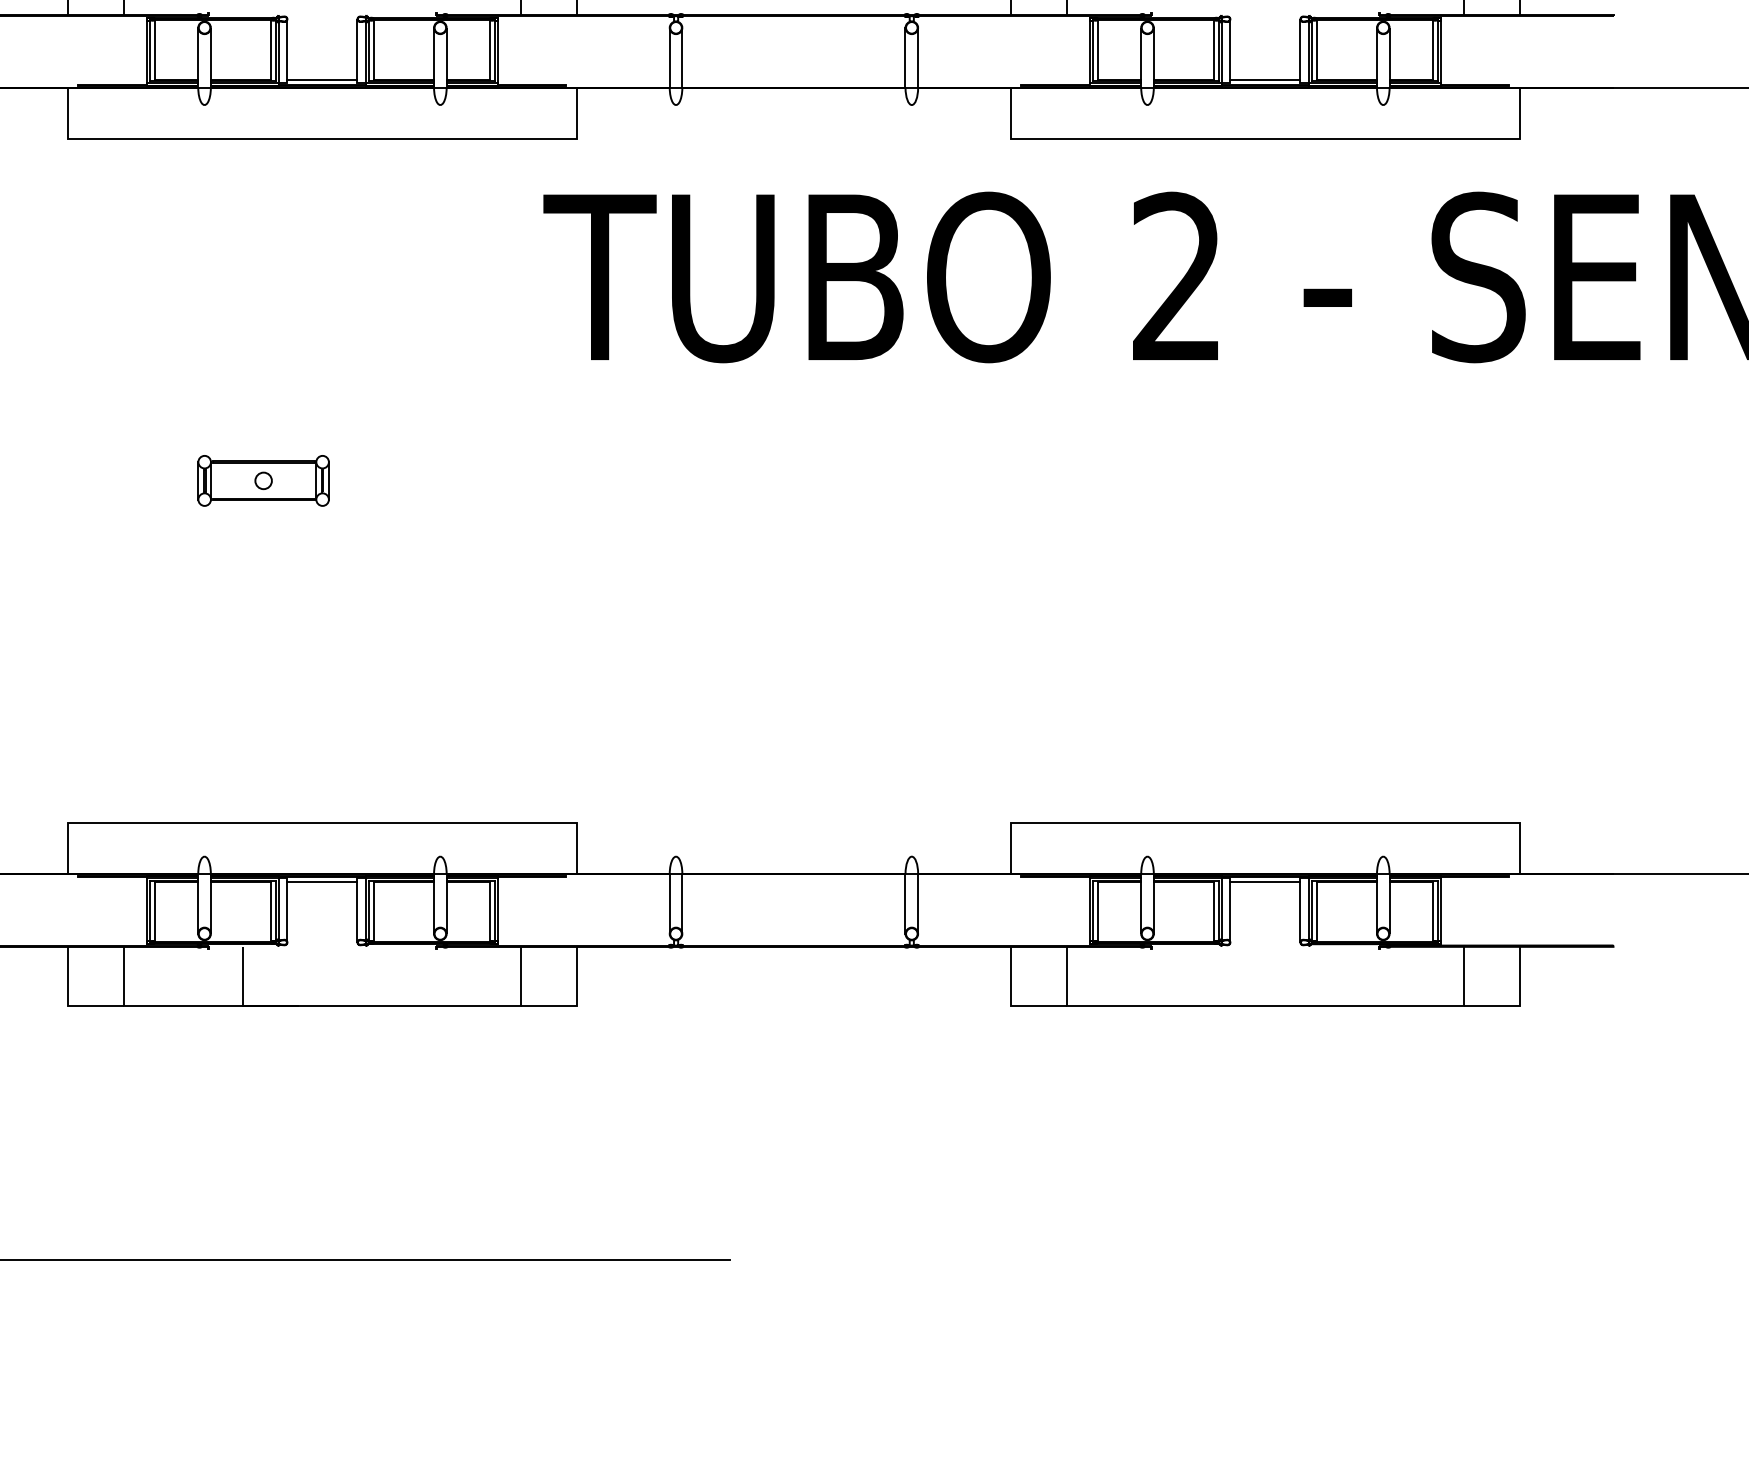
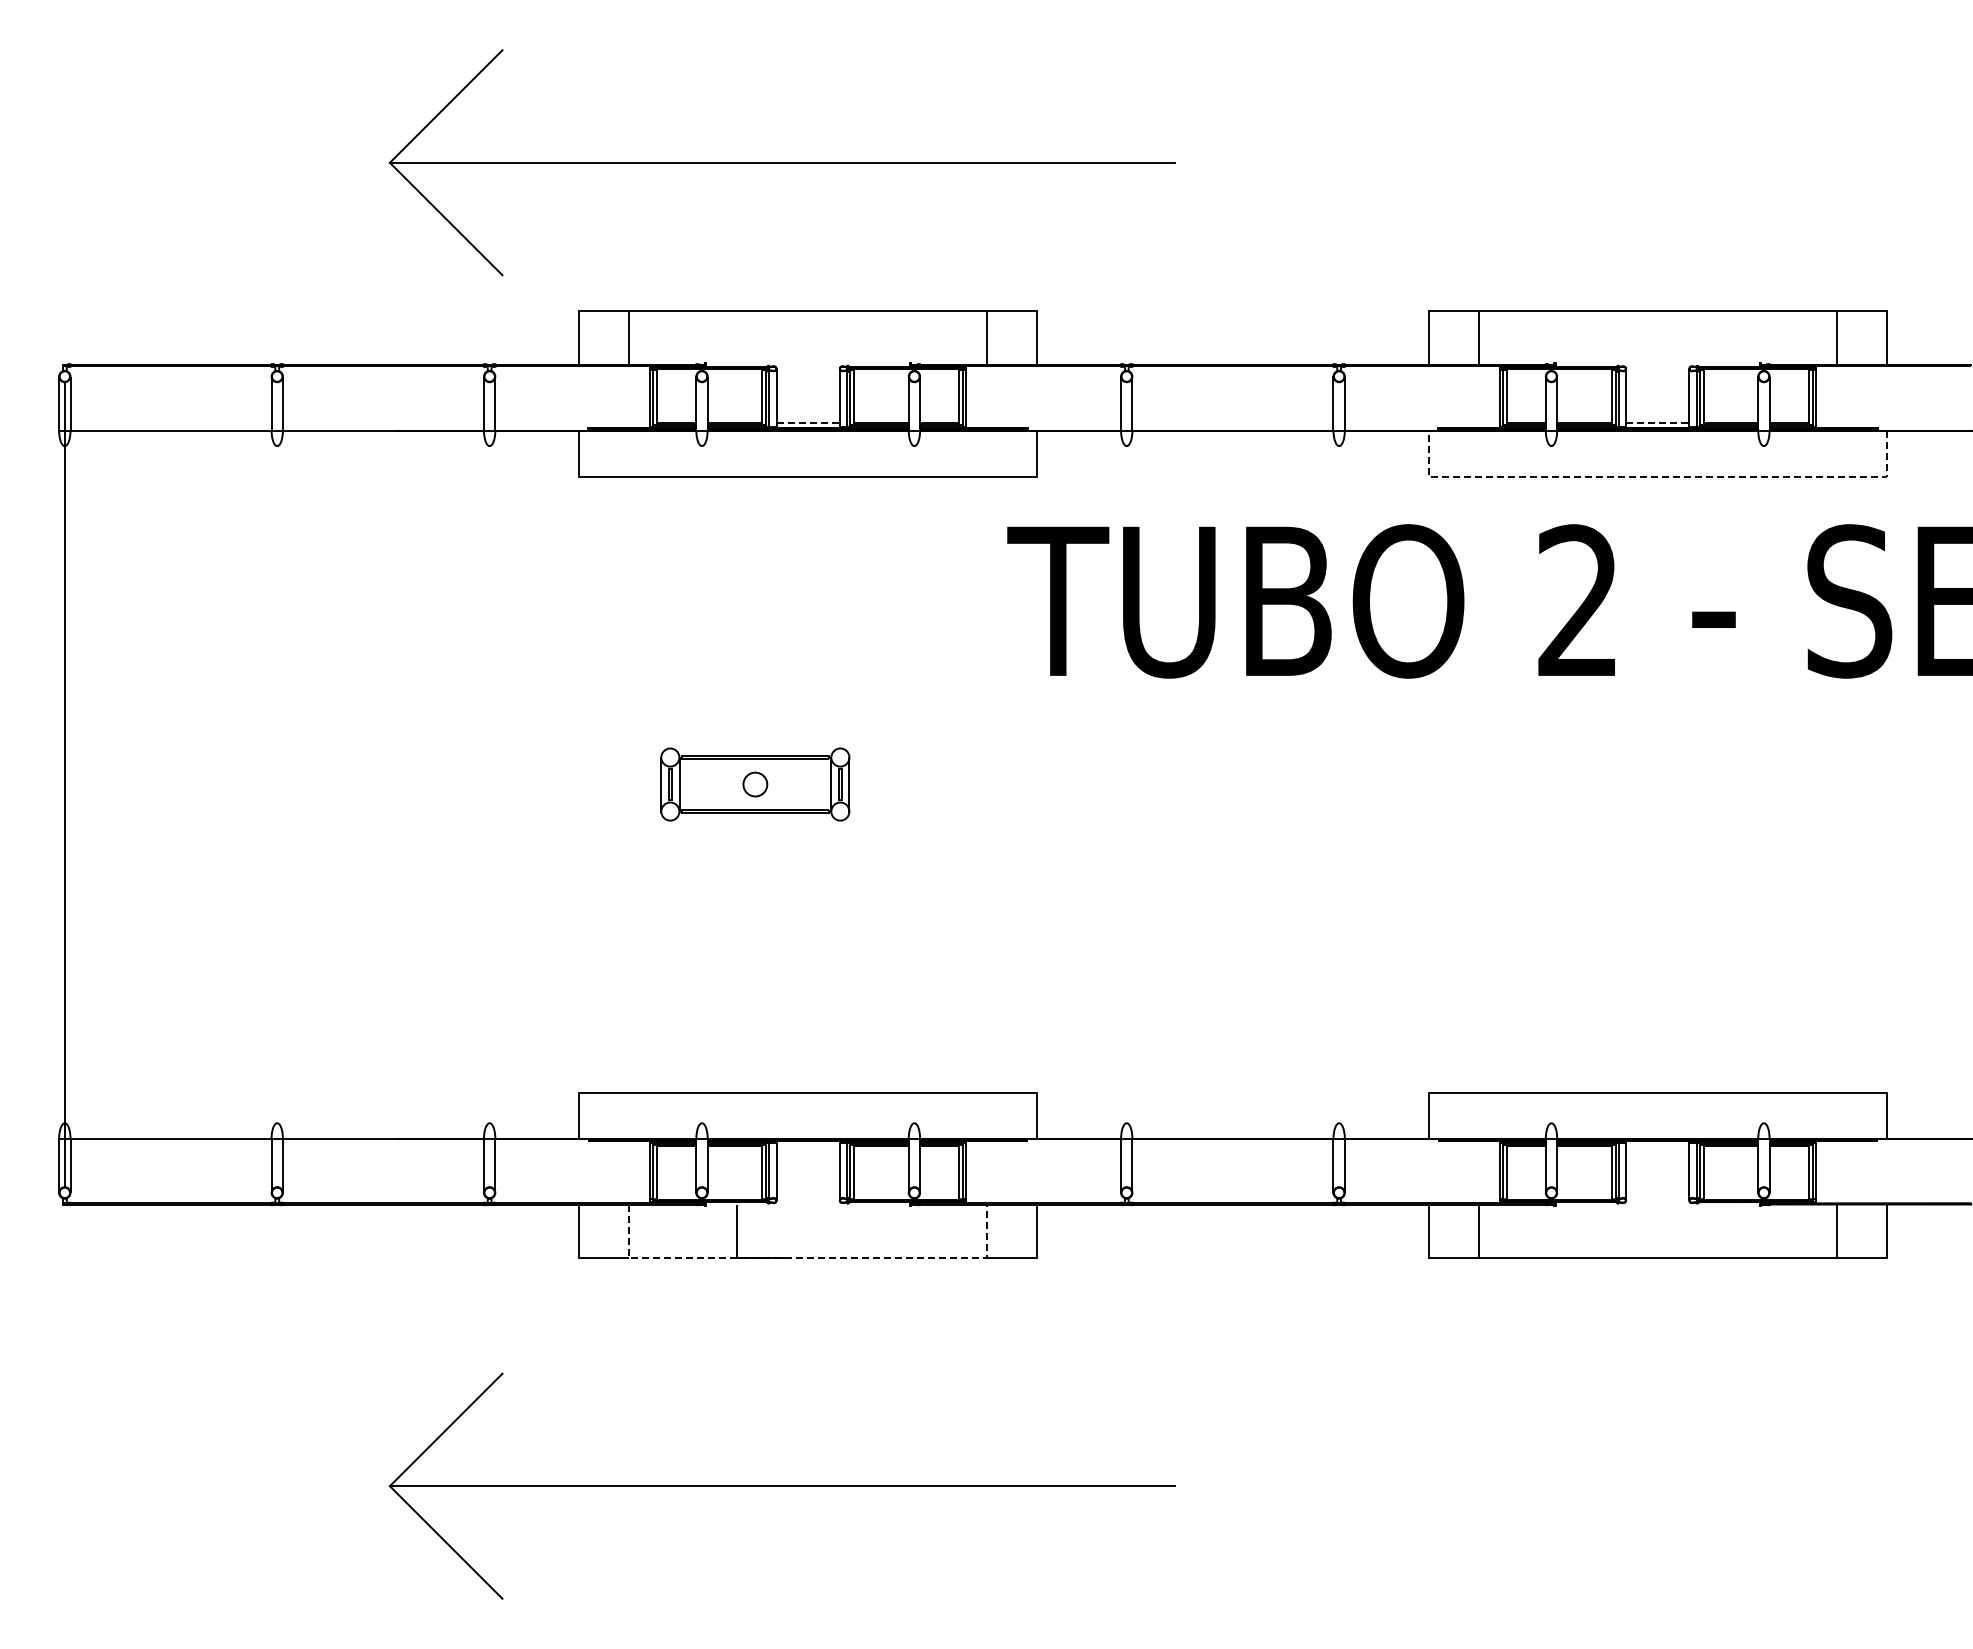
line: (322, 79) -> (808, 423), solid -> dashed
line: (1265, 79) -> (1657, 423), solid -> dashed
line: (1265, 138) -> (1657, 476), solid -> dashed
part: (262, 480) -> (754, 784), size x1.6
line: (321, 881) -> (807, 1145), removed
line: (1265, 881) -> (1657, 1145), removed
line: (322, 1006) -> (808, 1258), solid -> dashed

